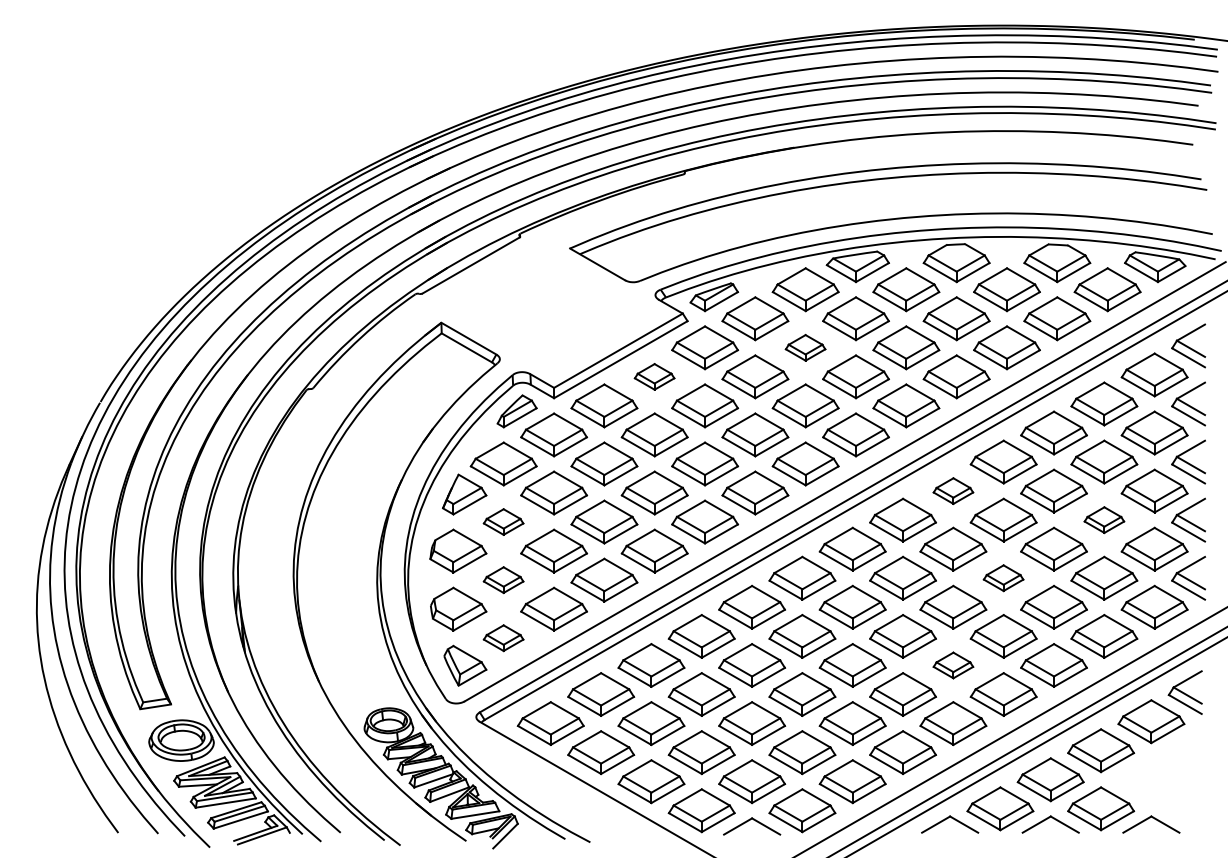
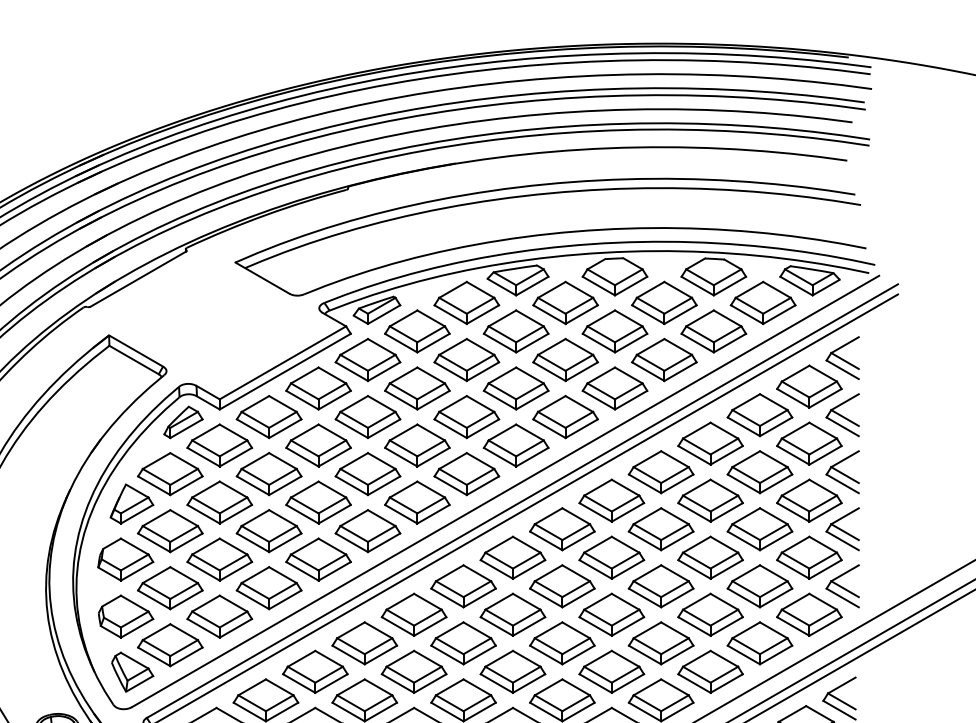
part: (805, 347) -> (466, 359), size x1.67
part: (654, 376) -> (318, 388), size x1.67
part: (953, 490) -> (611, 500), size x1.67
part: (1104, 519) -> (760, 528), size x1.67
part: (503, 521) -> (170, 530), size x1.67
part: (1003, 577) -> (660, 585), size x1.67
part: (503, 579) -> (170, 587), size x1.67
part: (503, 637) -> (170, 644), size x1.67
part: (953, 665) -> (611, 671), size x1.67

